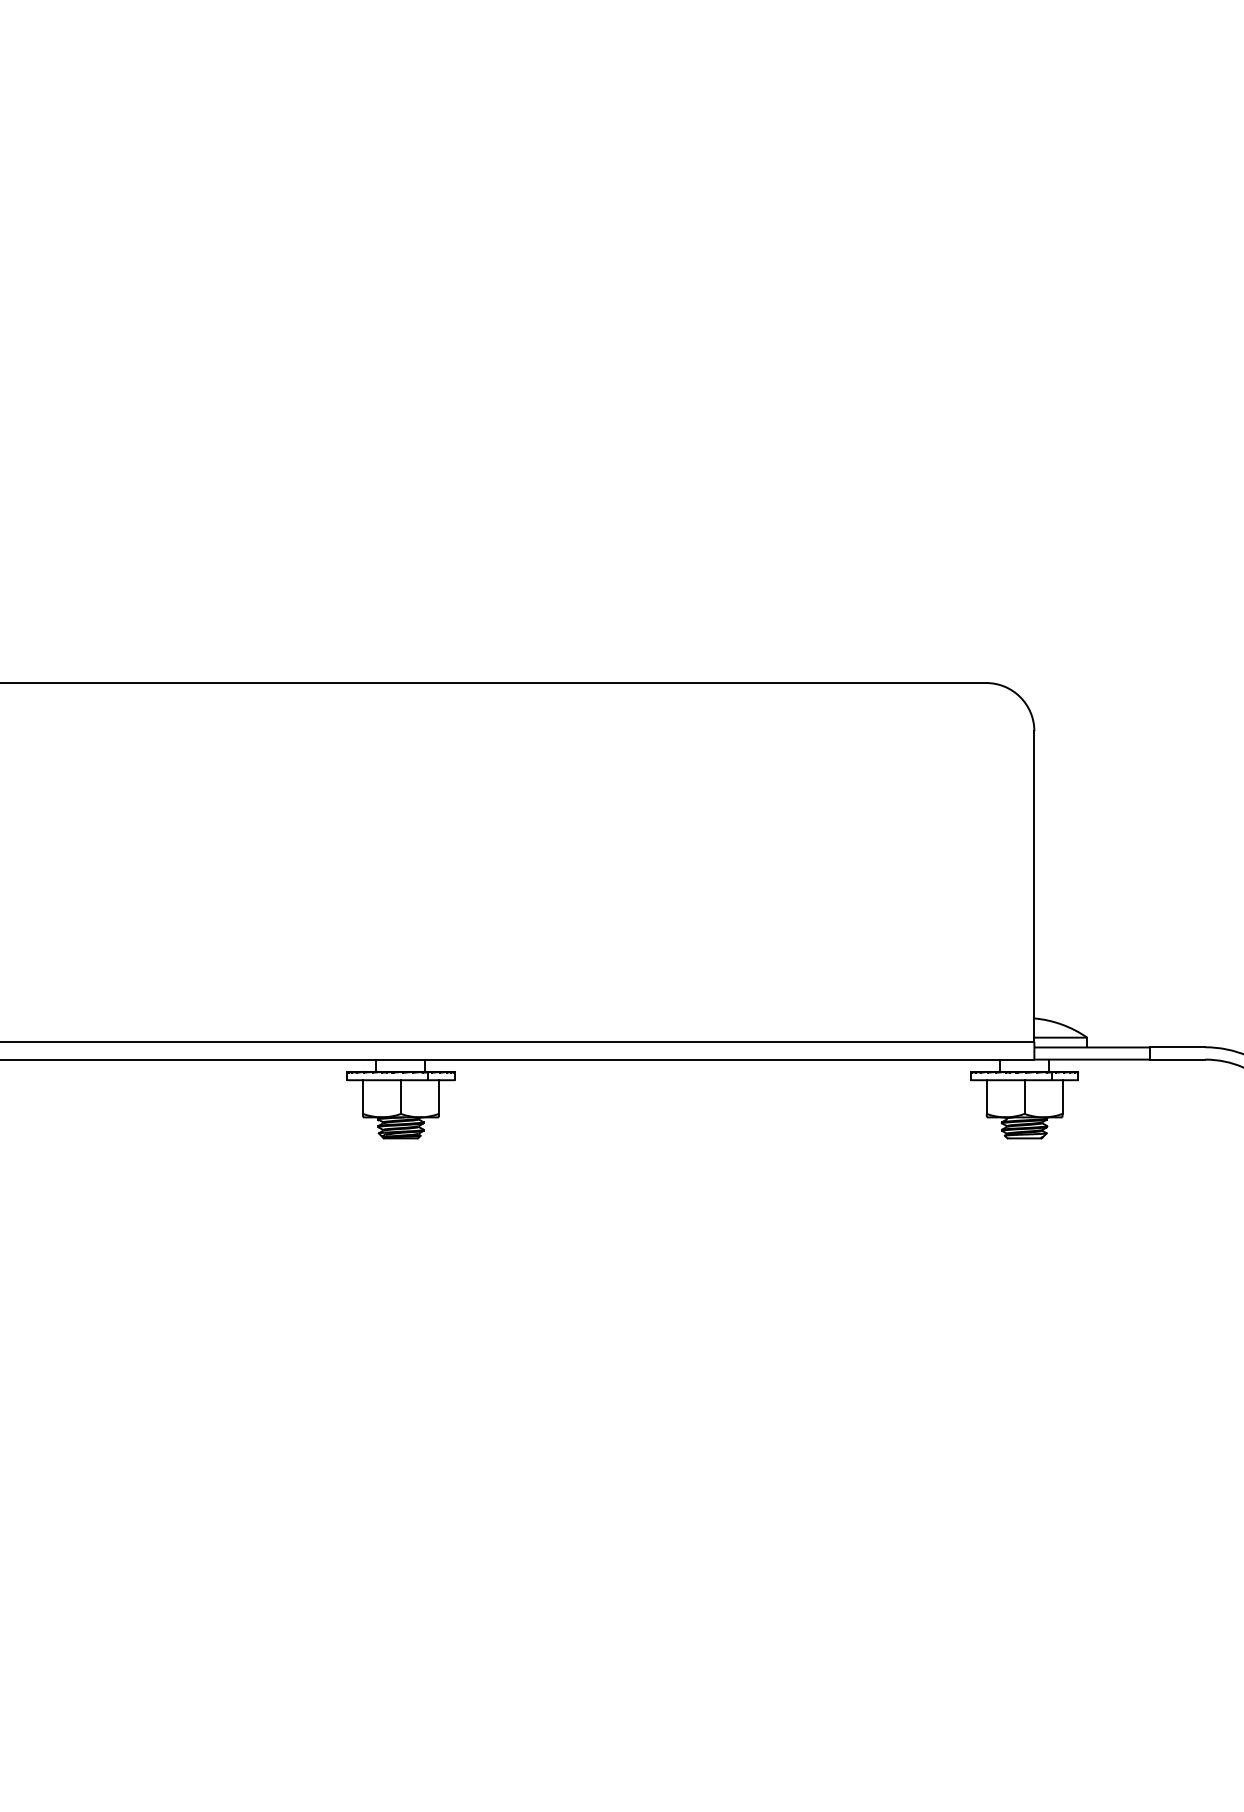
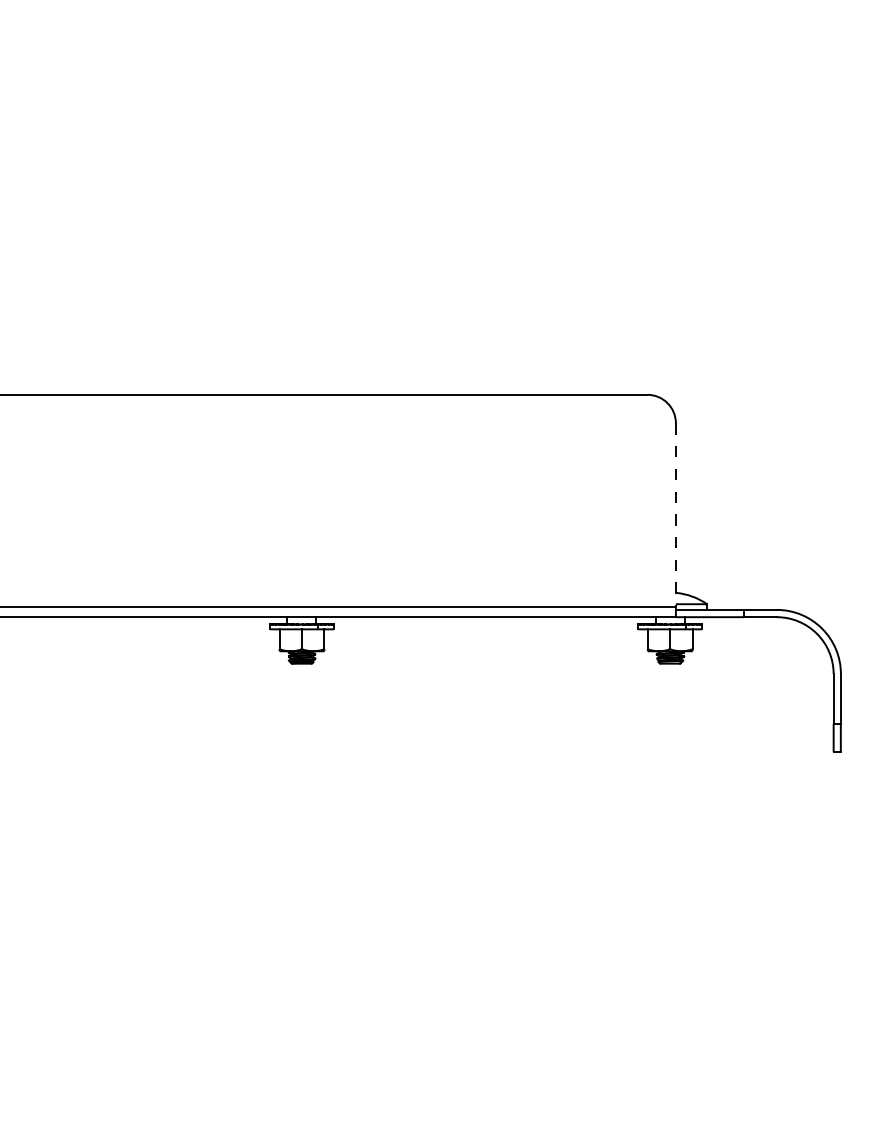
line: (1033, 885) -> (675, 514), solid -> dashed

